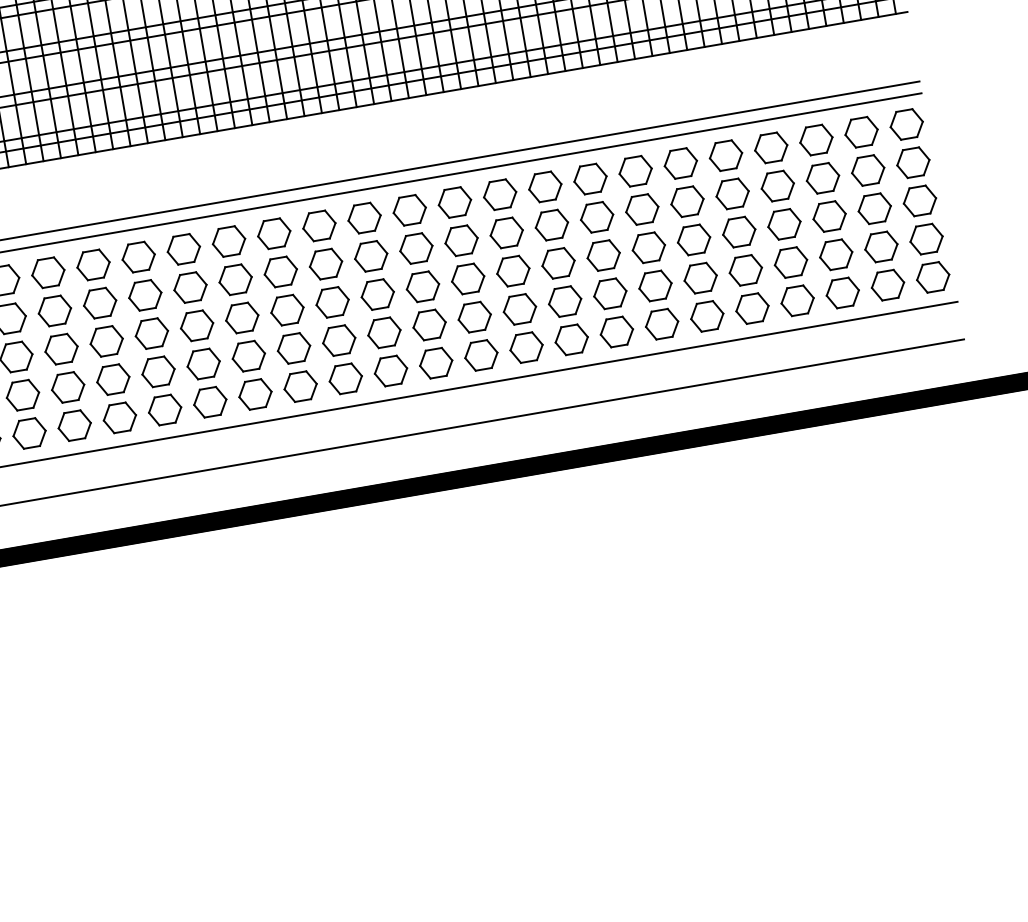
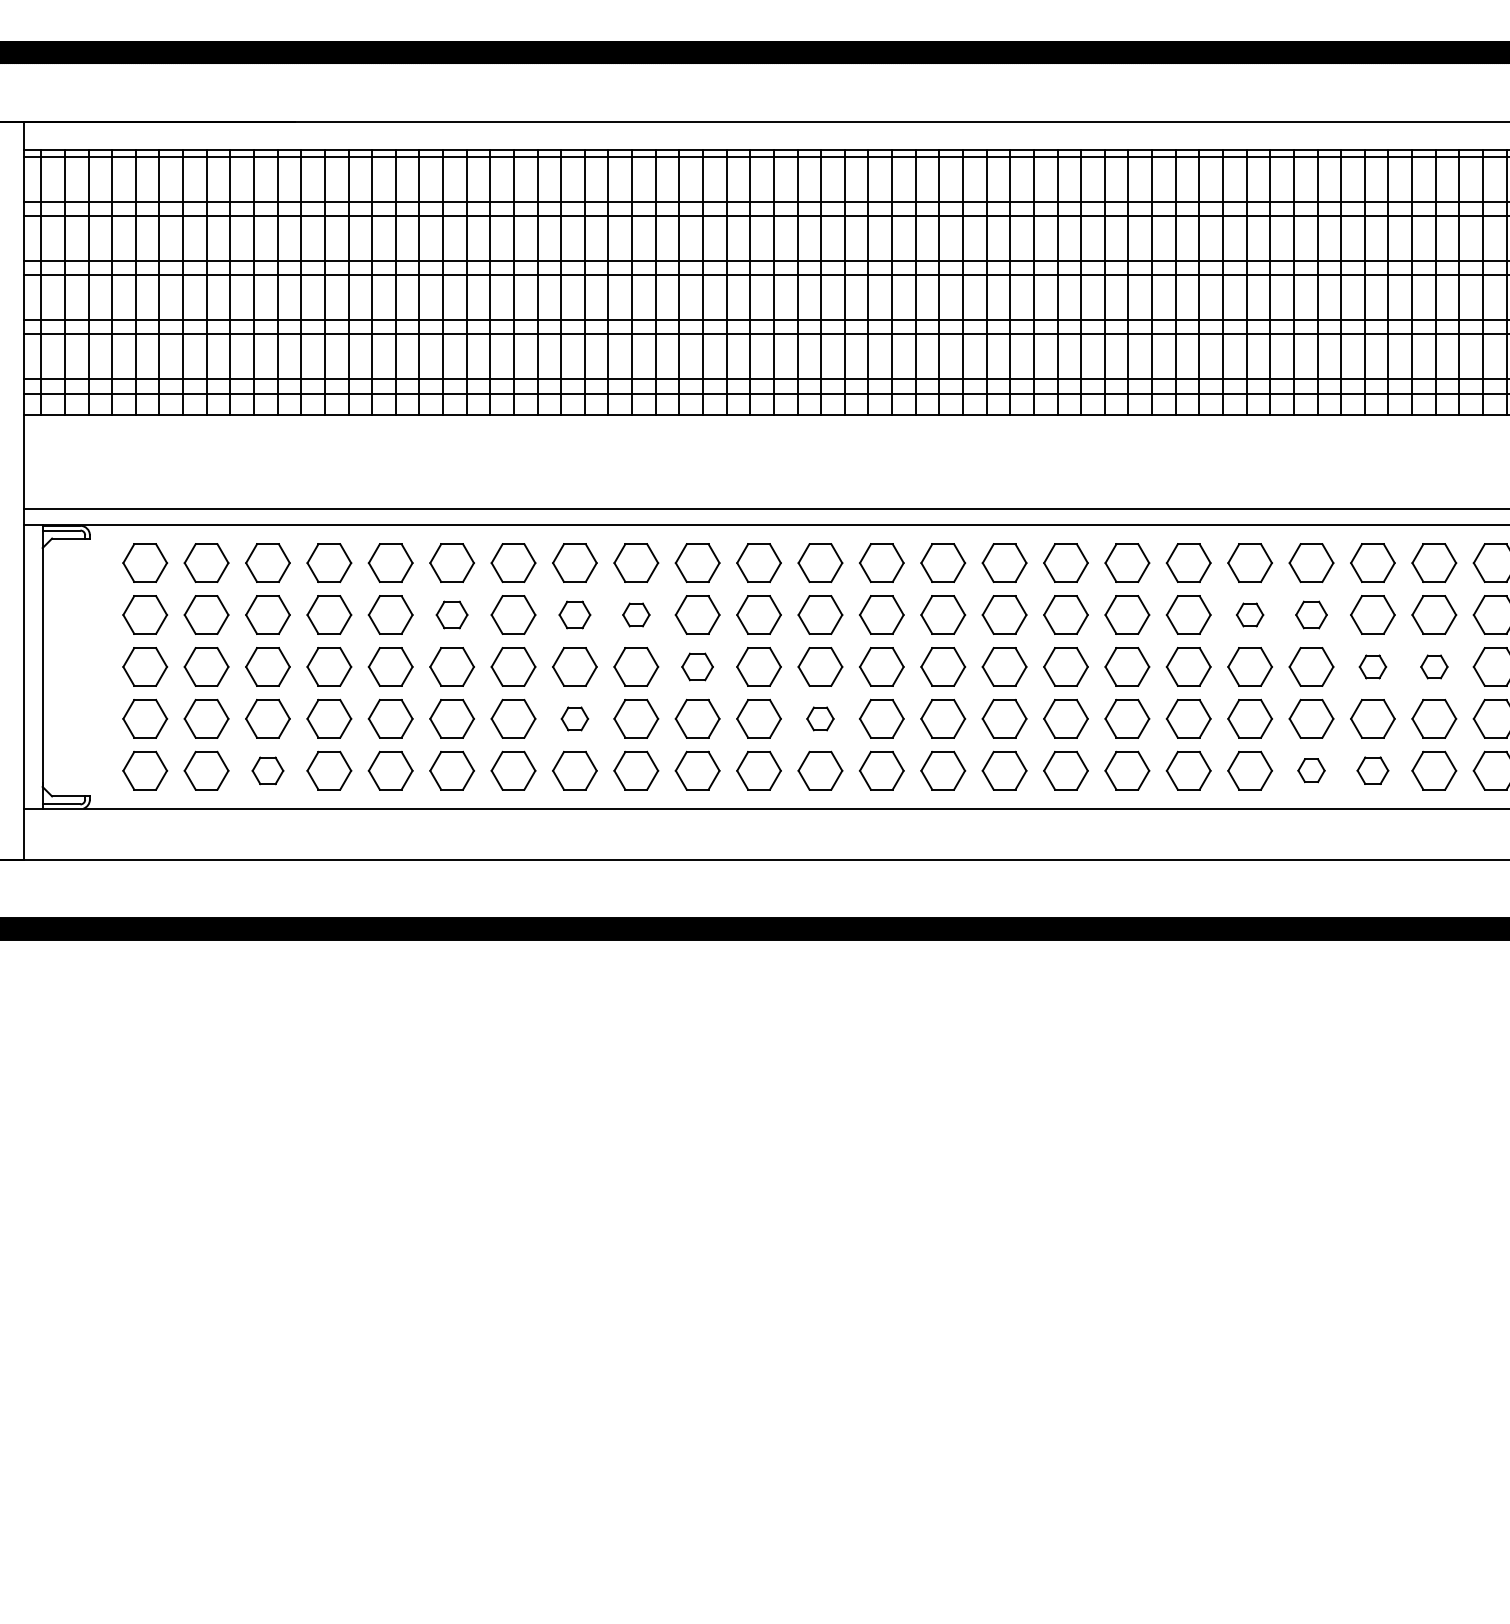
part: (777, 185) -> (1311, 614), size x0.7
part: (732, 193) -> (1249, 614), size x0.6
part: (874, 208) -> (1434, 666), size x0.6
part: (829, 216) -> (1372, 666), size x0.6
part: (280, 271) -> (636, 614), size x0.6
part: (235, 279) -> (574, 614), size x0.7
part: (842, 292) -> (1372, 770), size x0.7
part: (144, 295) -> (451, 614), size x0.7
part: (797, 300) -> (1311, 770), size x0.6
part: (332, 302) -> (697, 666), size x0.7
part: (429, 324) -> (820, 718), size x0.6
part: (248, 355) -> (574, 718), size x0.6
part: (29, 433) -> (267, 770), size x0.7

